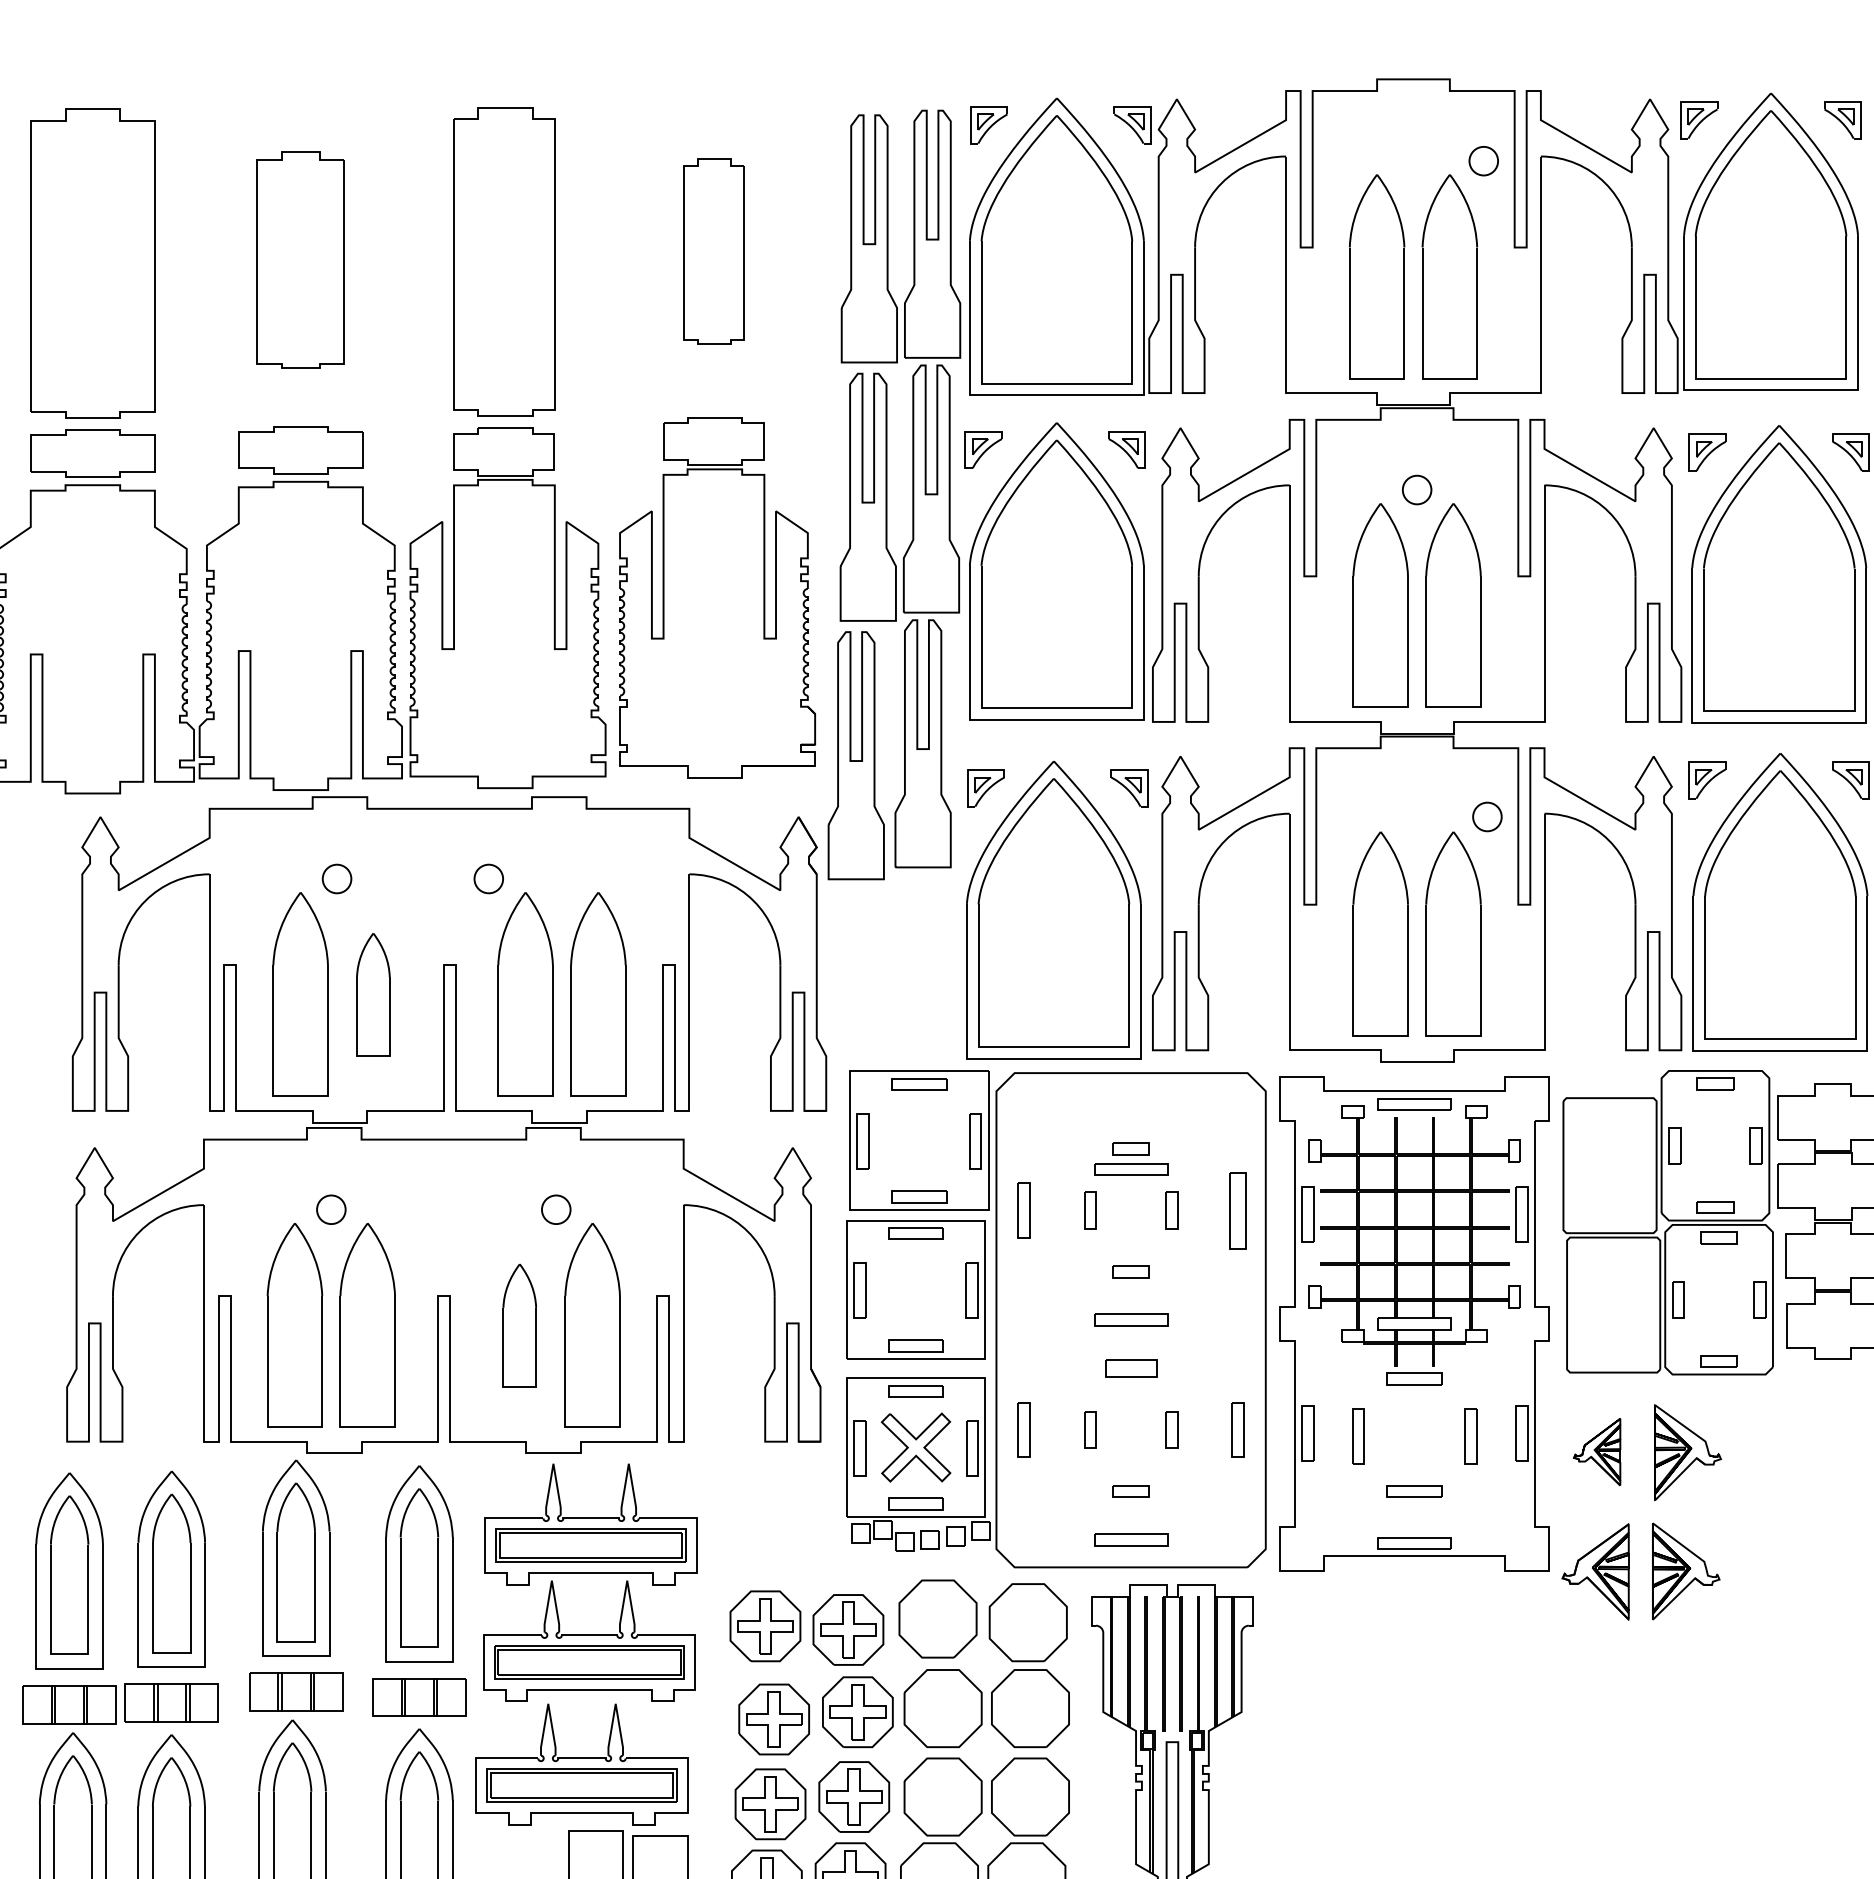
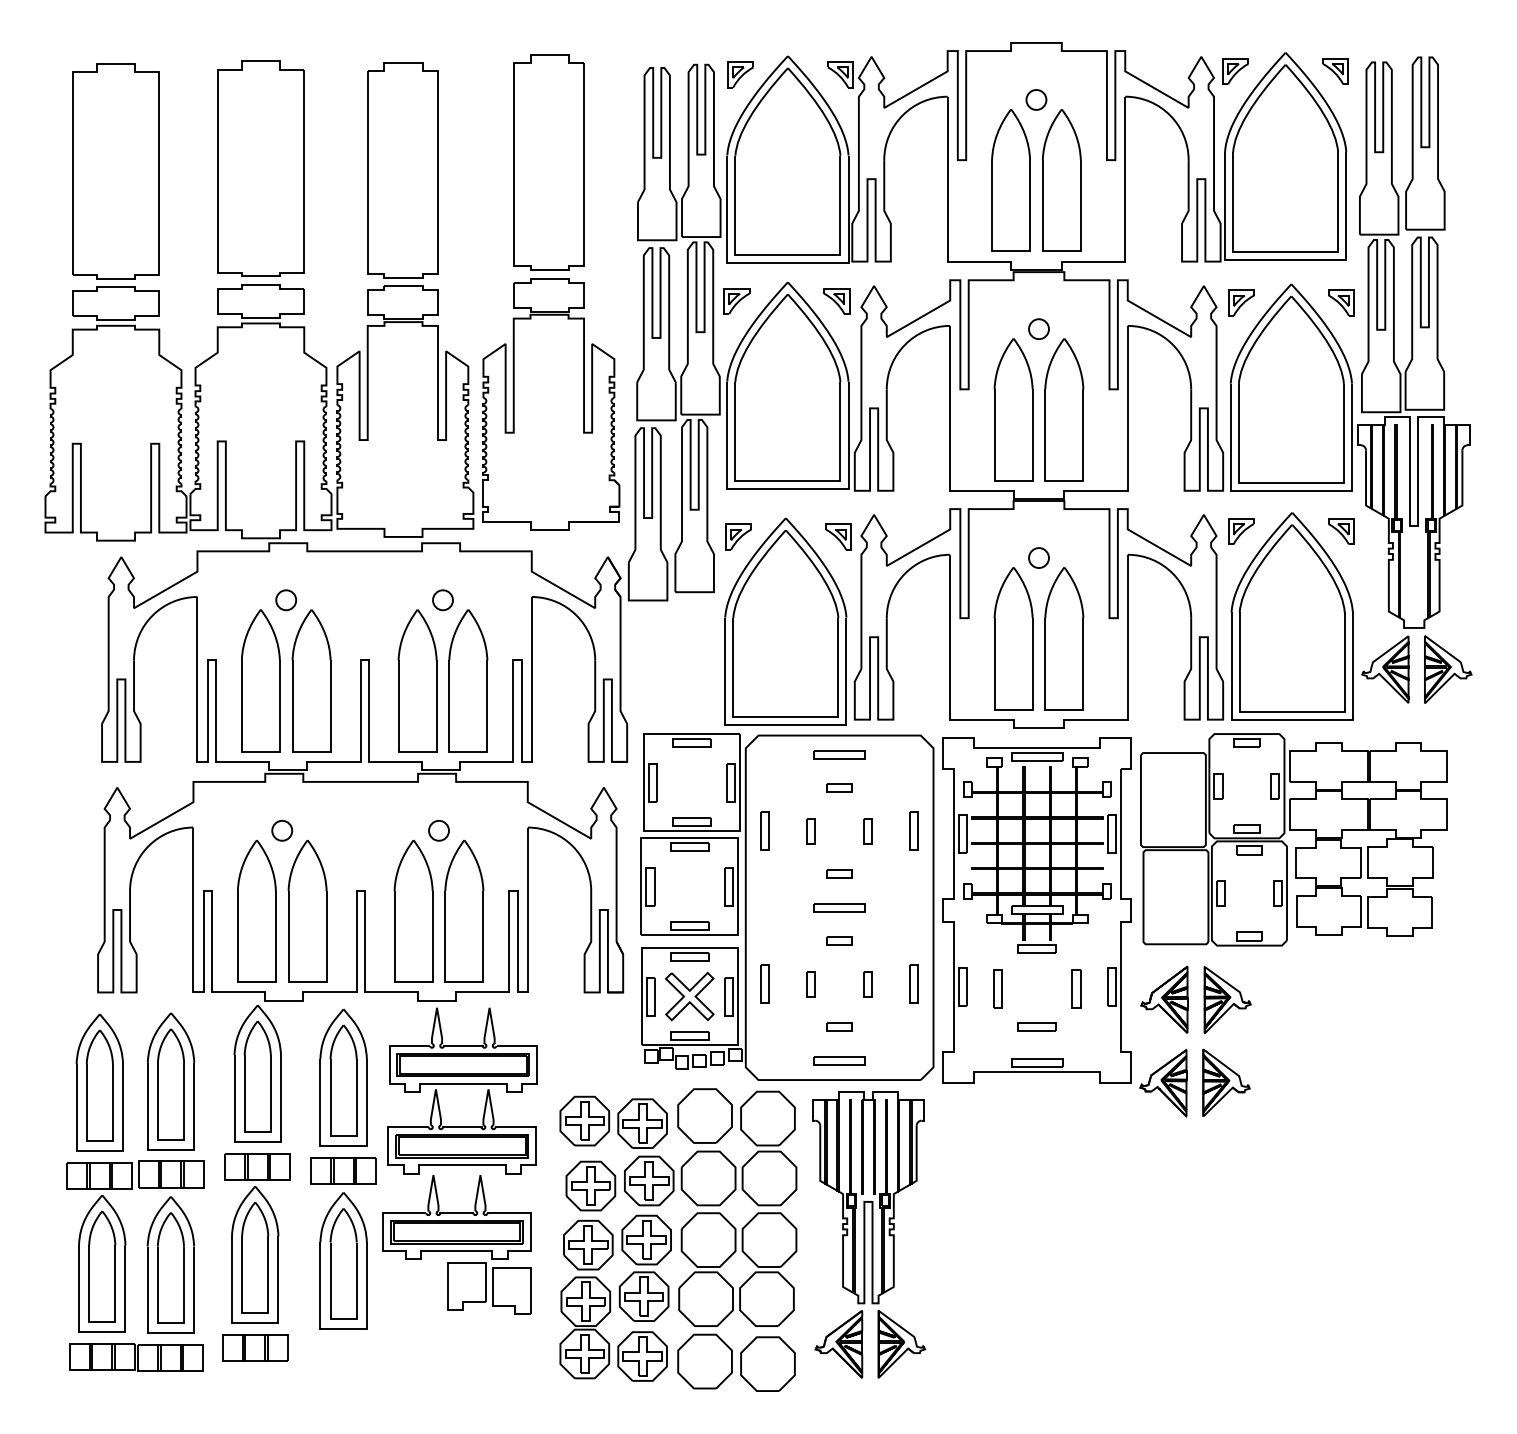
circle: (1483, 160) -> (1036, 99), moved
part: (713, 250) -> (548, 162), size x1.67
part: (300, 259) -> (260, 168), size x1.43
circle: (1486, 816) -> (1038, 557), moved
circle: (488, 879) -> (442, 600), moved
part: (373, 994) -> (311, 680), size x1.67
part: (1130, 1169) -> (839, 754), moved
part: (1237, 1209) -> (913, 830), size x0.71
part: (519, 1325) -> (413, 911), size x1.67
part: (1130, 1367) -> (839, 940), size x0.71
part: (1597, 1451) -> (1164, 999), size x1.43

